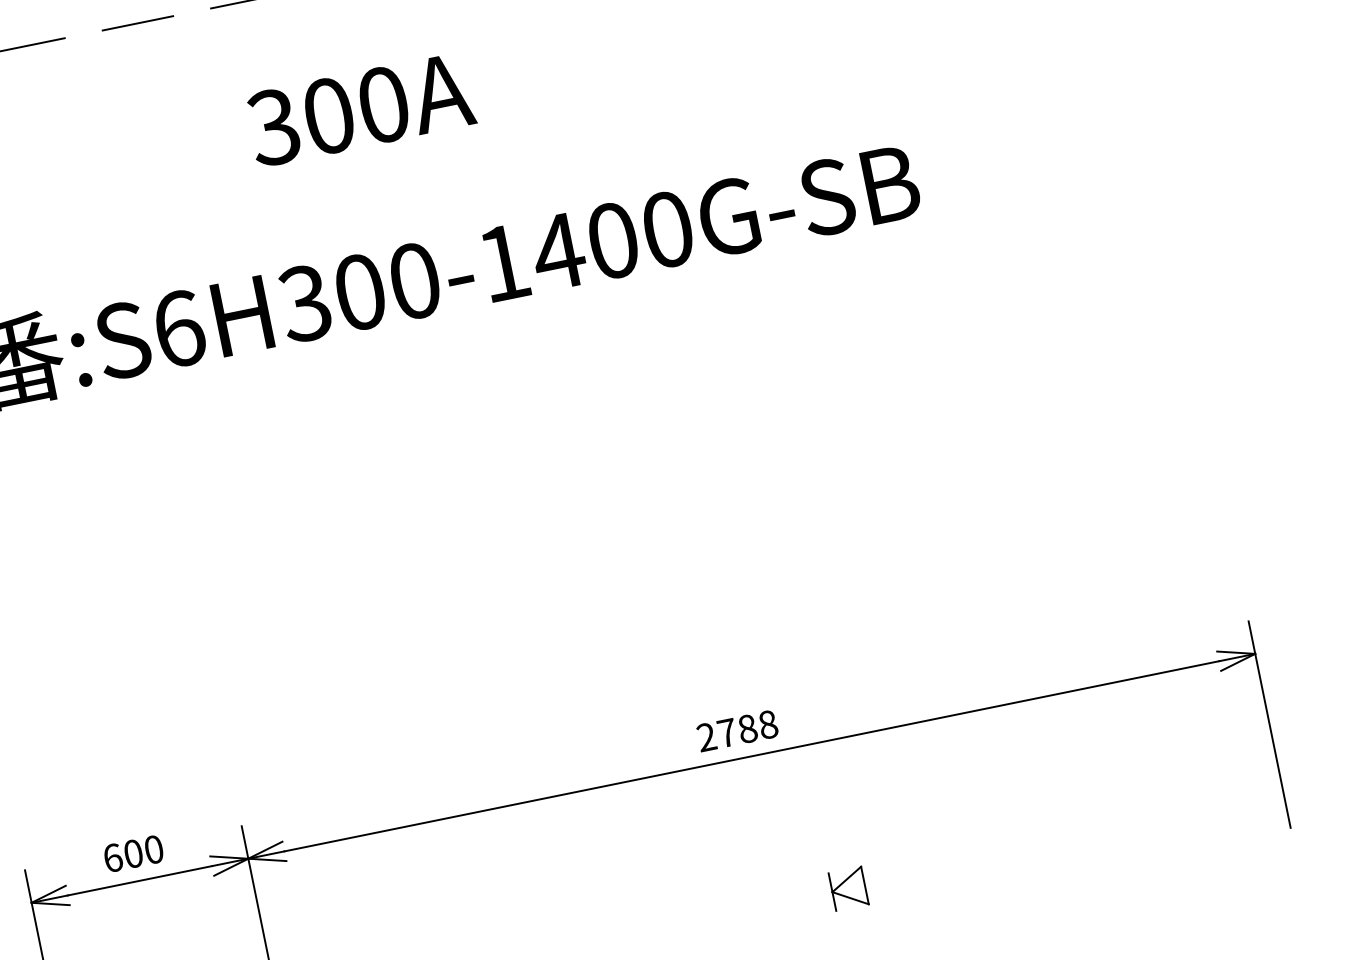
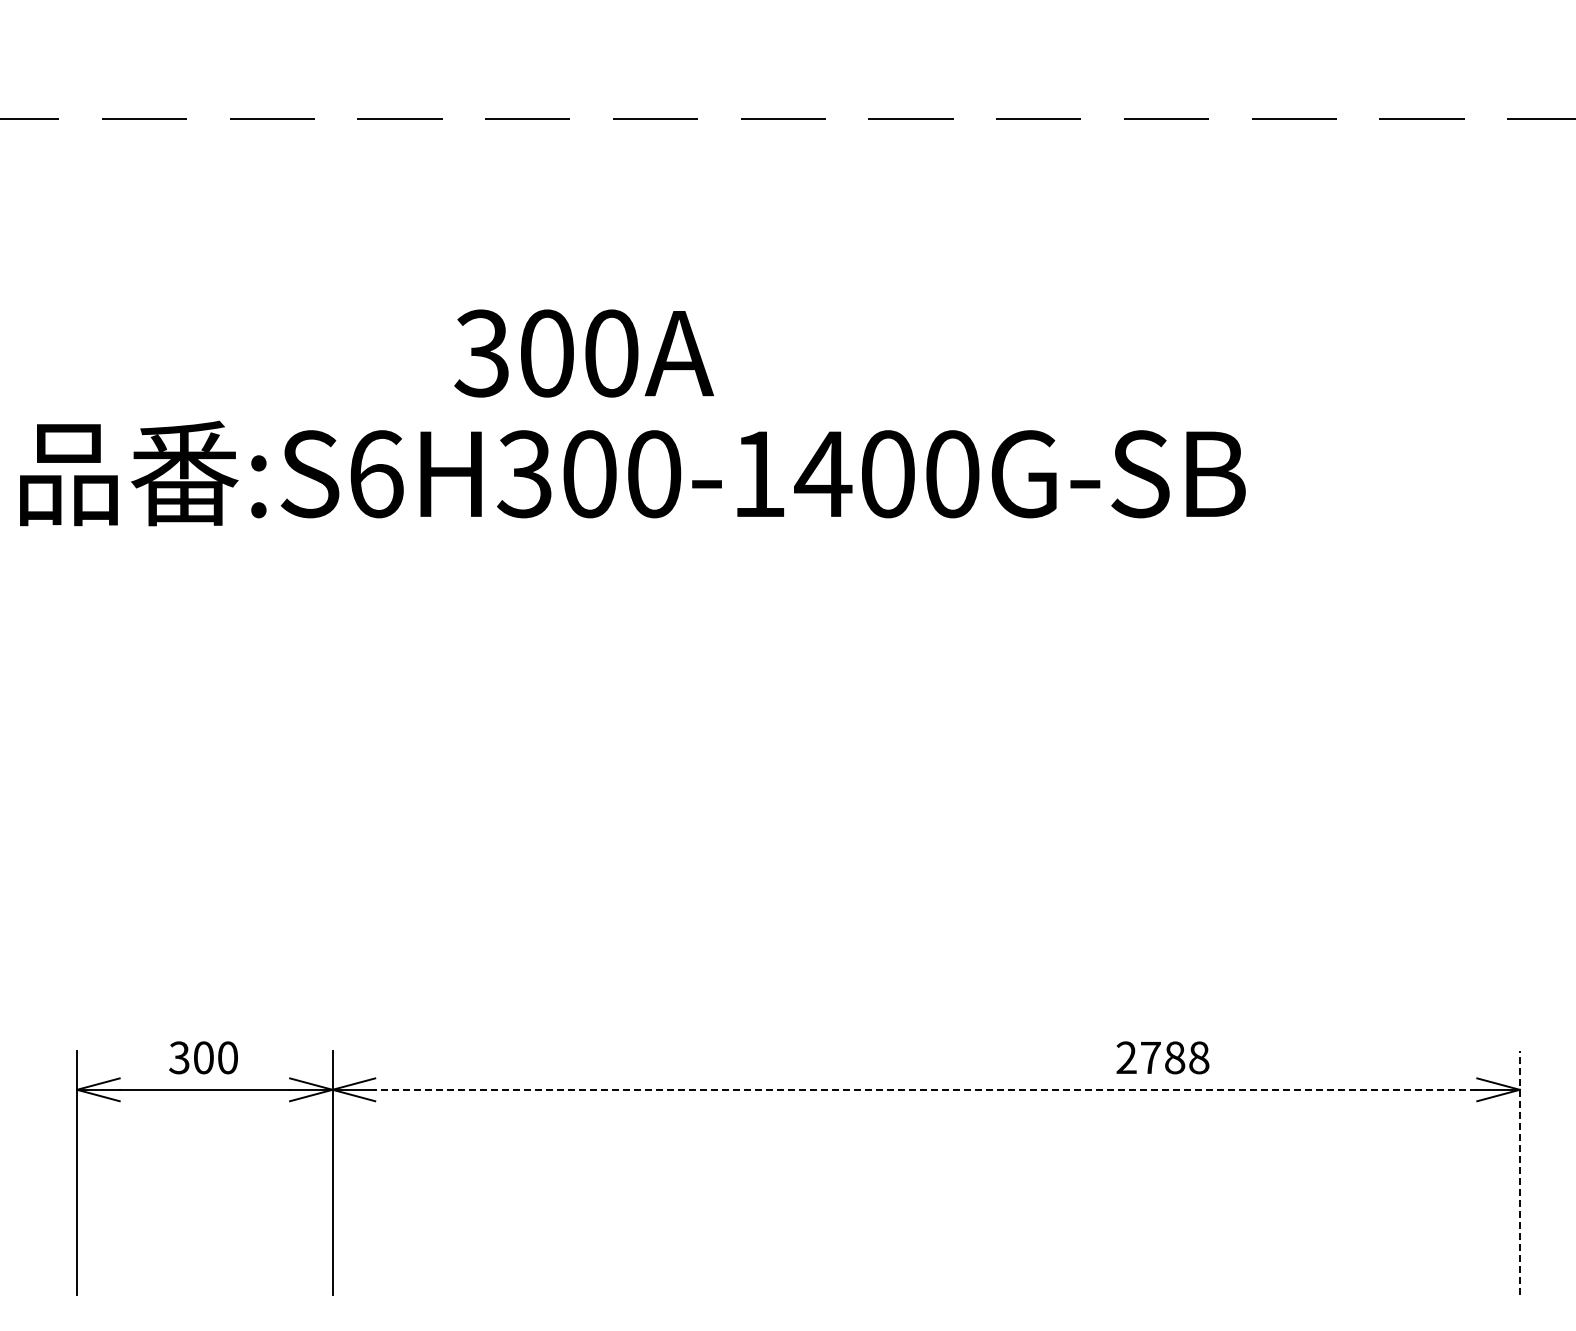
text: (359, 109) -> (583, 353), moved
line: (1269, 724) -> (1519, 1173), solid -> dashed
text: (737, 730) -> (1162, 1057), moved
line: (751, 756) -> (925, 1089), solid -> dashed
text: (112, 857) -> (179, 1057), 600 -> 300
part: (848, 889) -> (1005, 1262), removed

